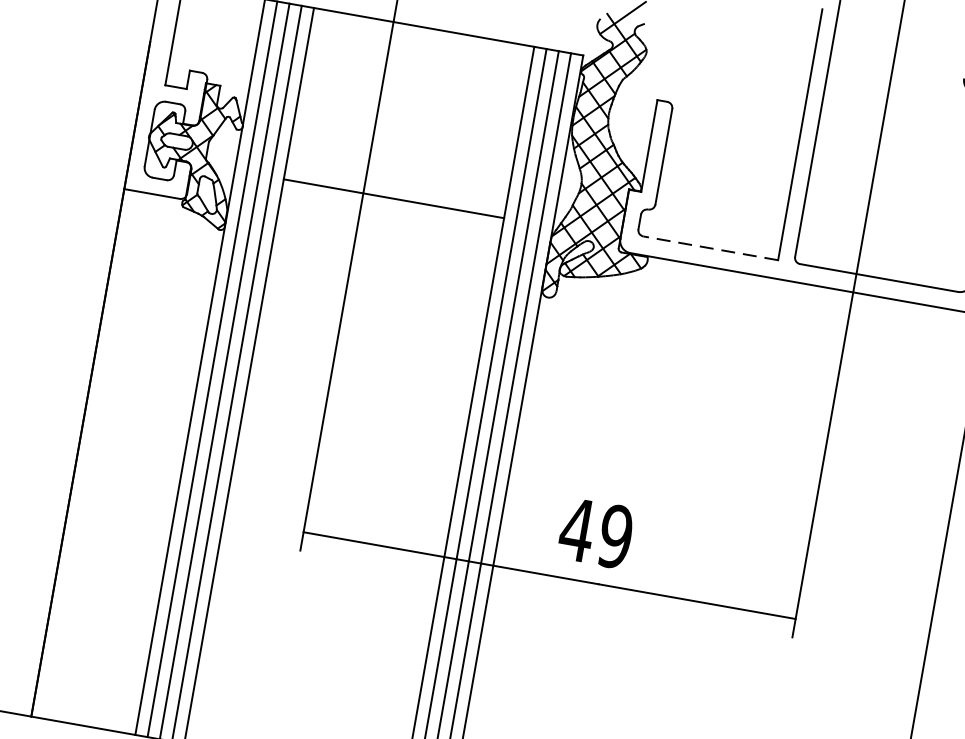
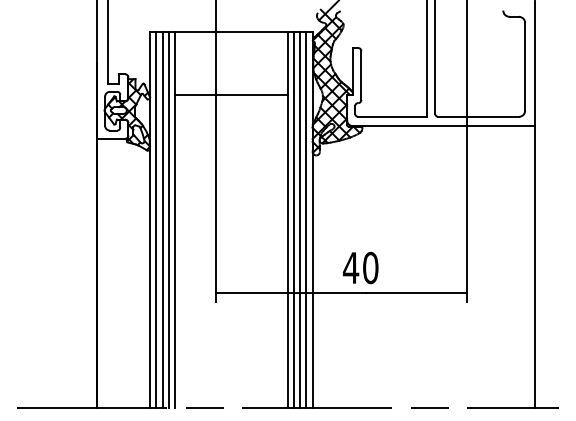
line: (394, 197) -> (231, 94), moved
line: (710, 247) -> (392, 116), dashed -> solid
text: (615, 537) -> (370, 268), 49 -> 40

